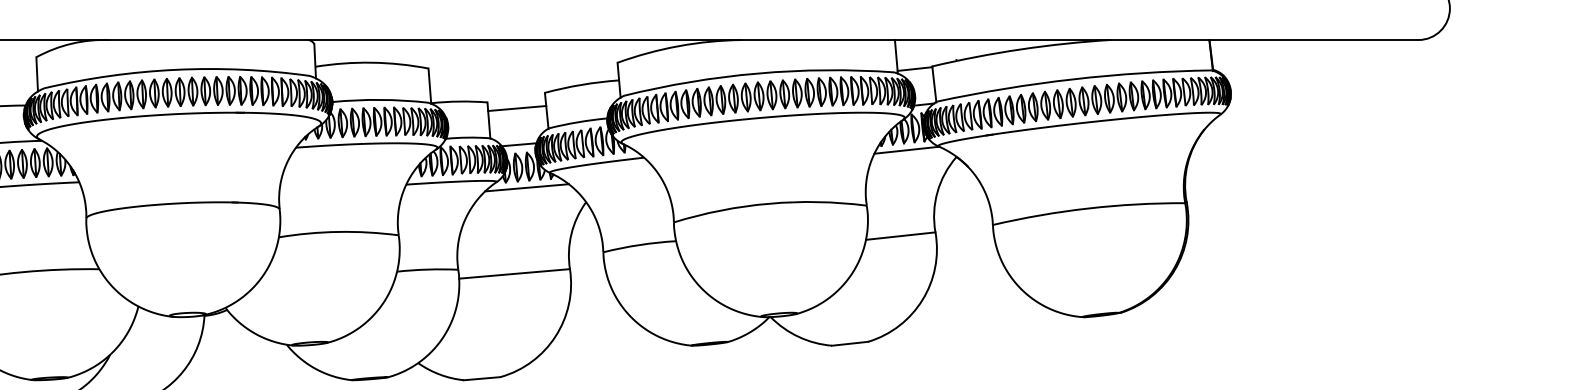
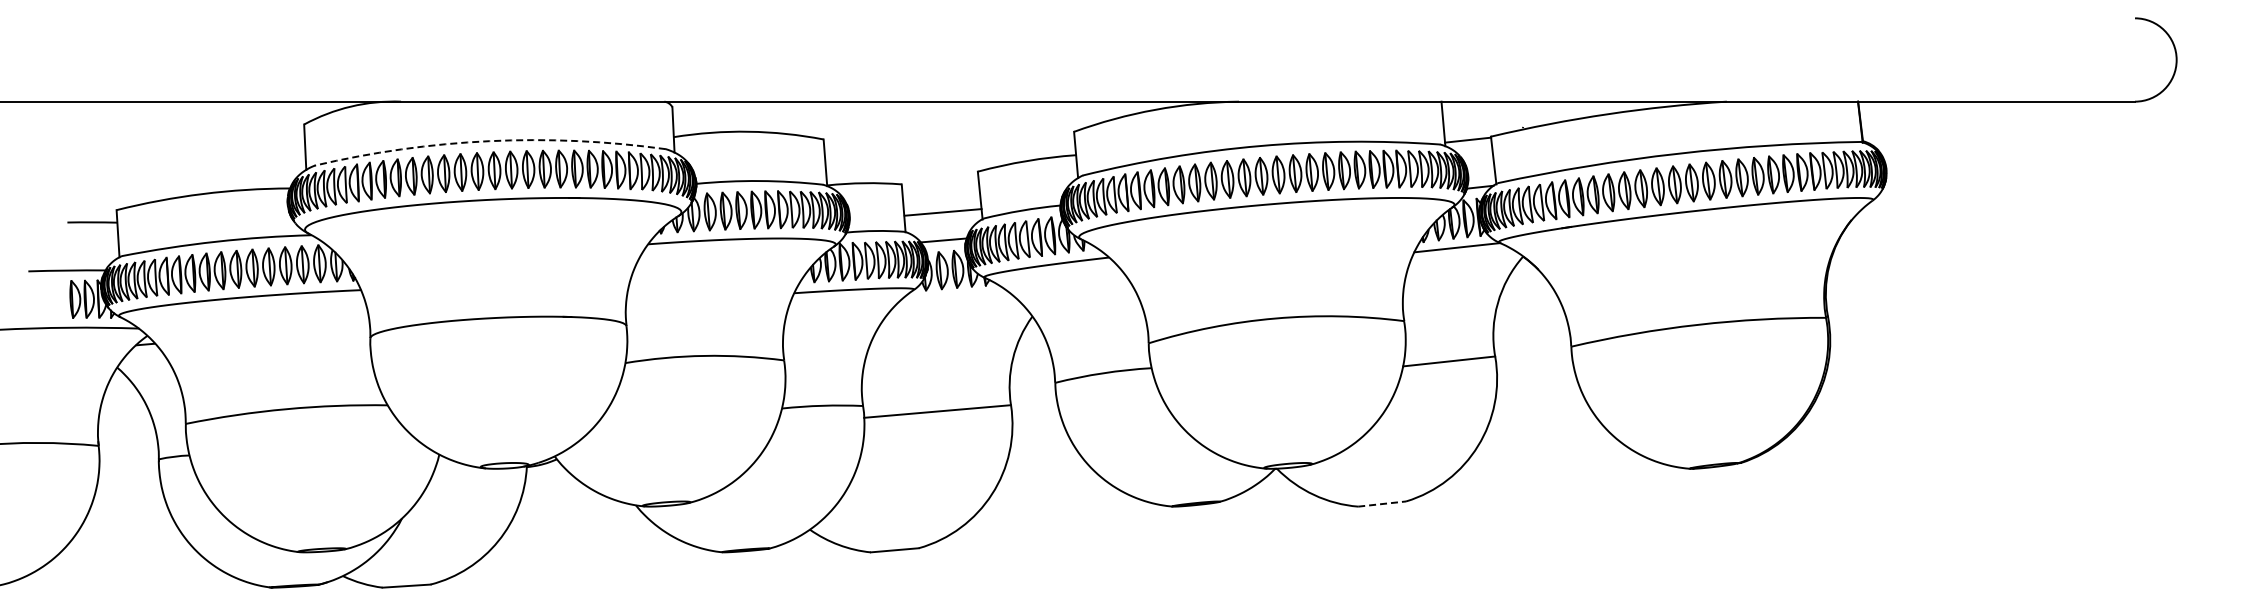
arc: (176, 70) -> (489, 141), solid -> dashed
line: (516, 108) -> (942, 212), moved
line: (526, 187) -> (953, 297), removed
line: (850, 344) -> (1382, 504), solid -> dashed

